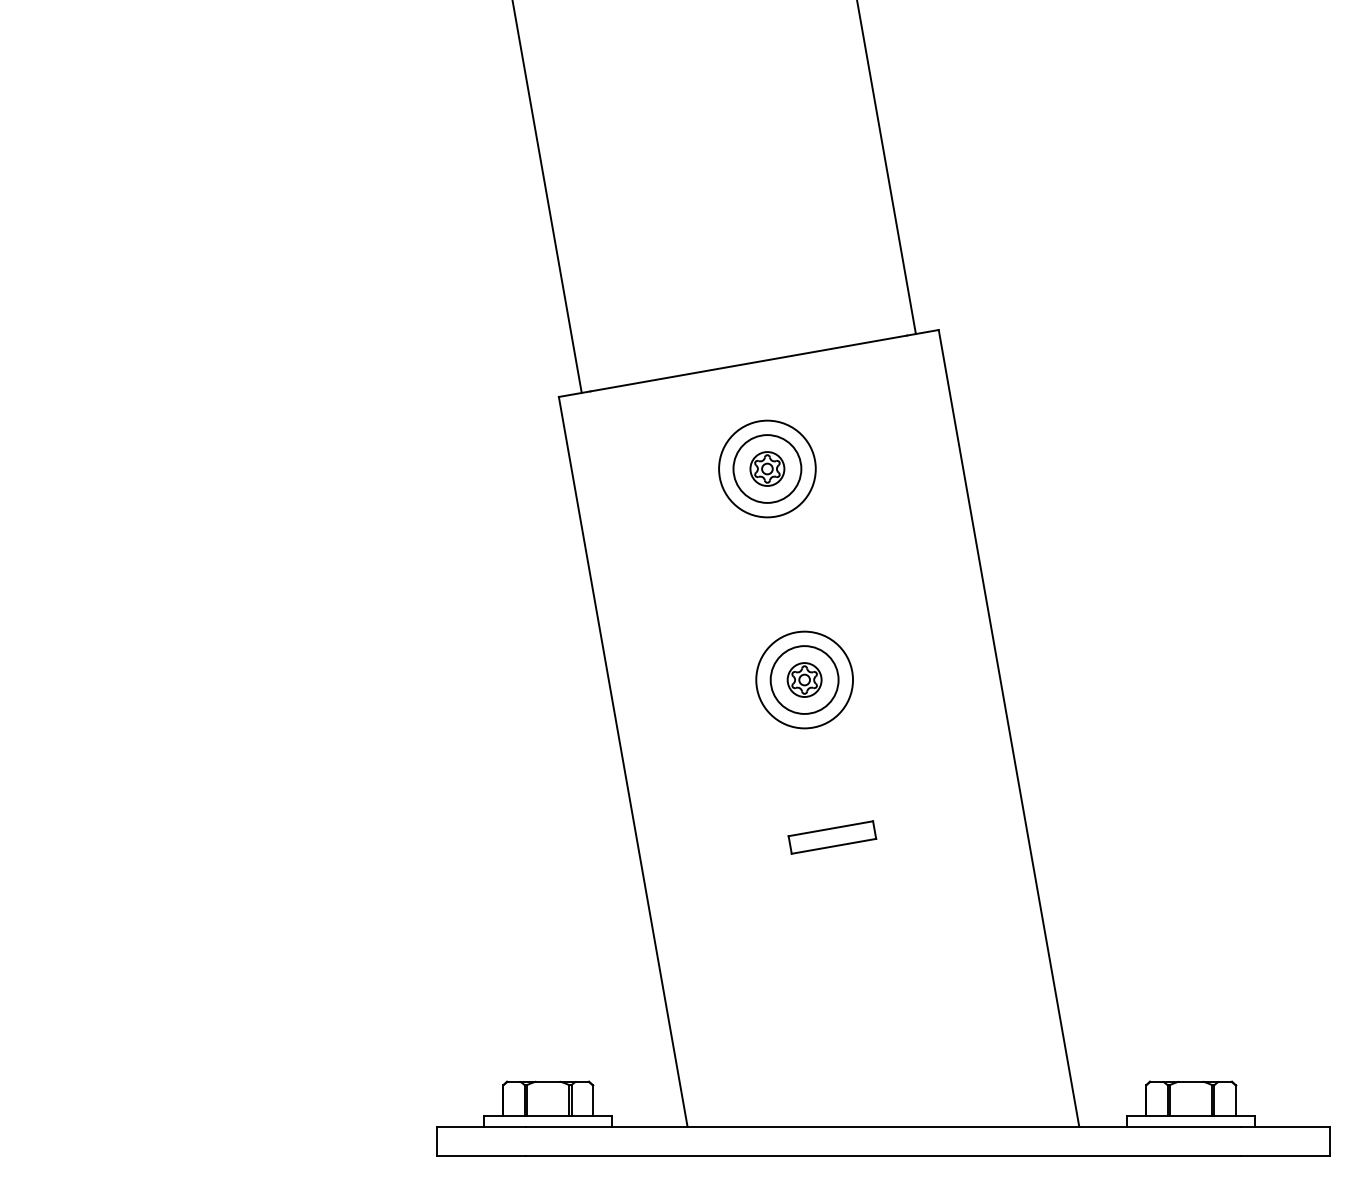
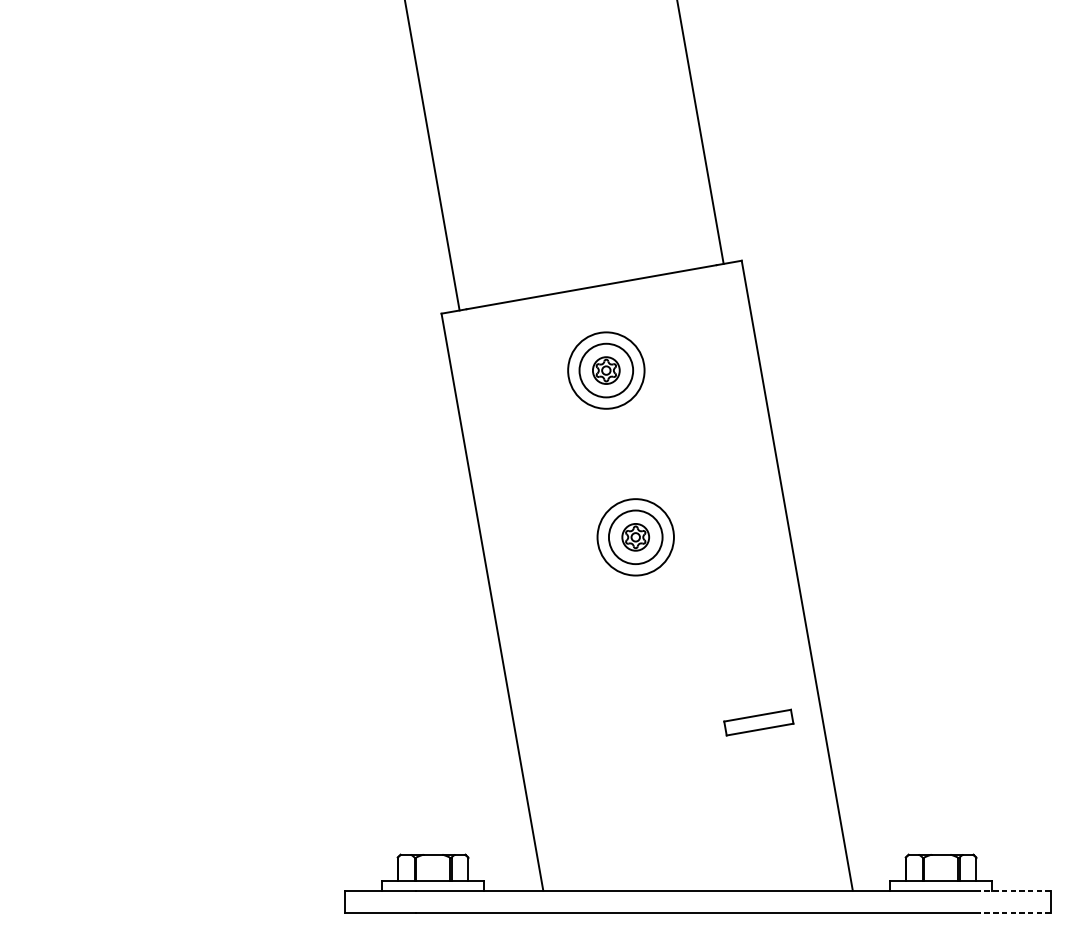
part: (832, 837) -> (758, 722), moved
line: (1285, 1126) -> (1015, 890), solid -> dashed
line: (1285, 1155) -> (1015, 913), solid -> dashed

